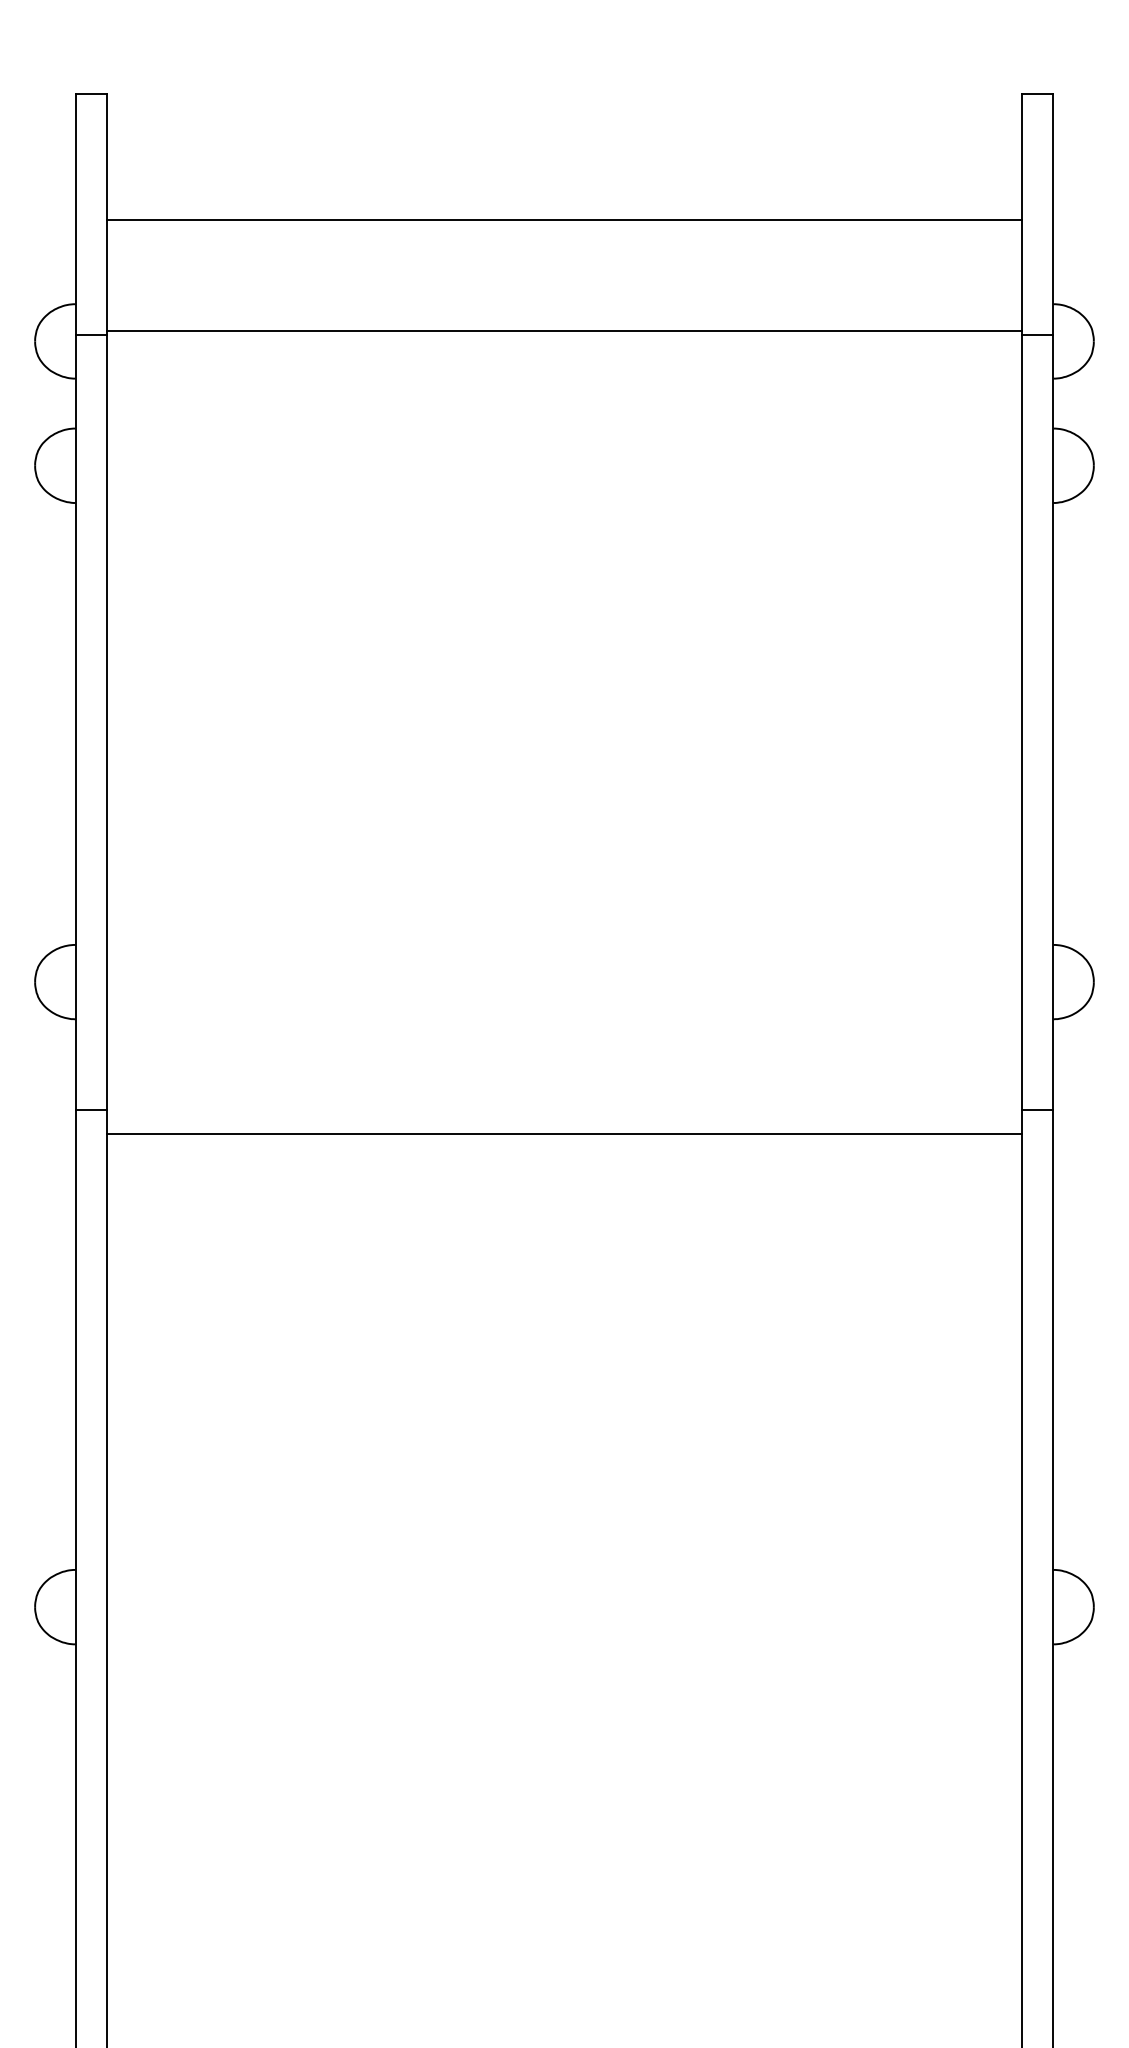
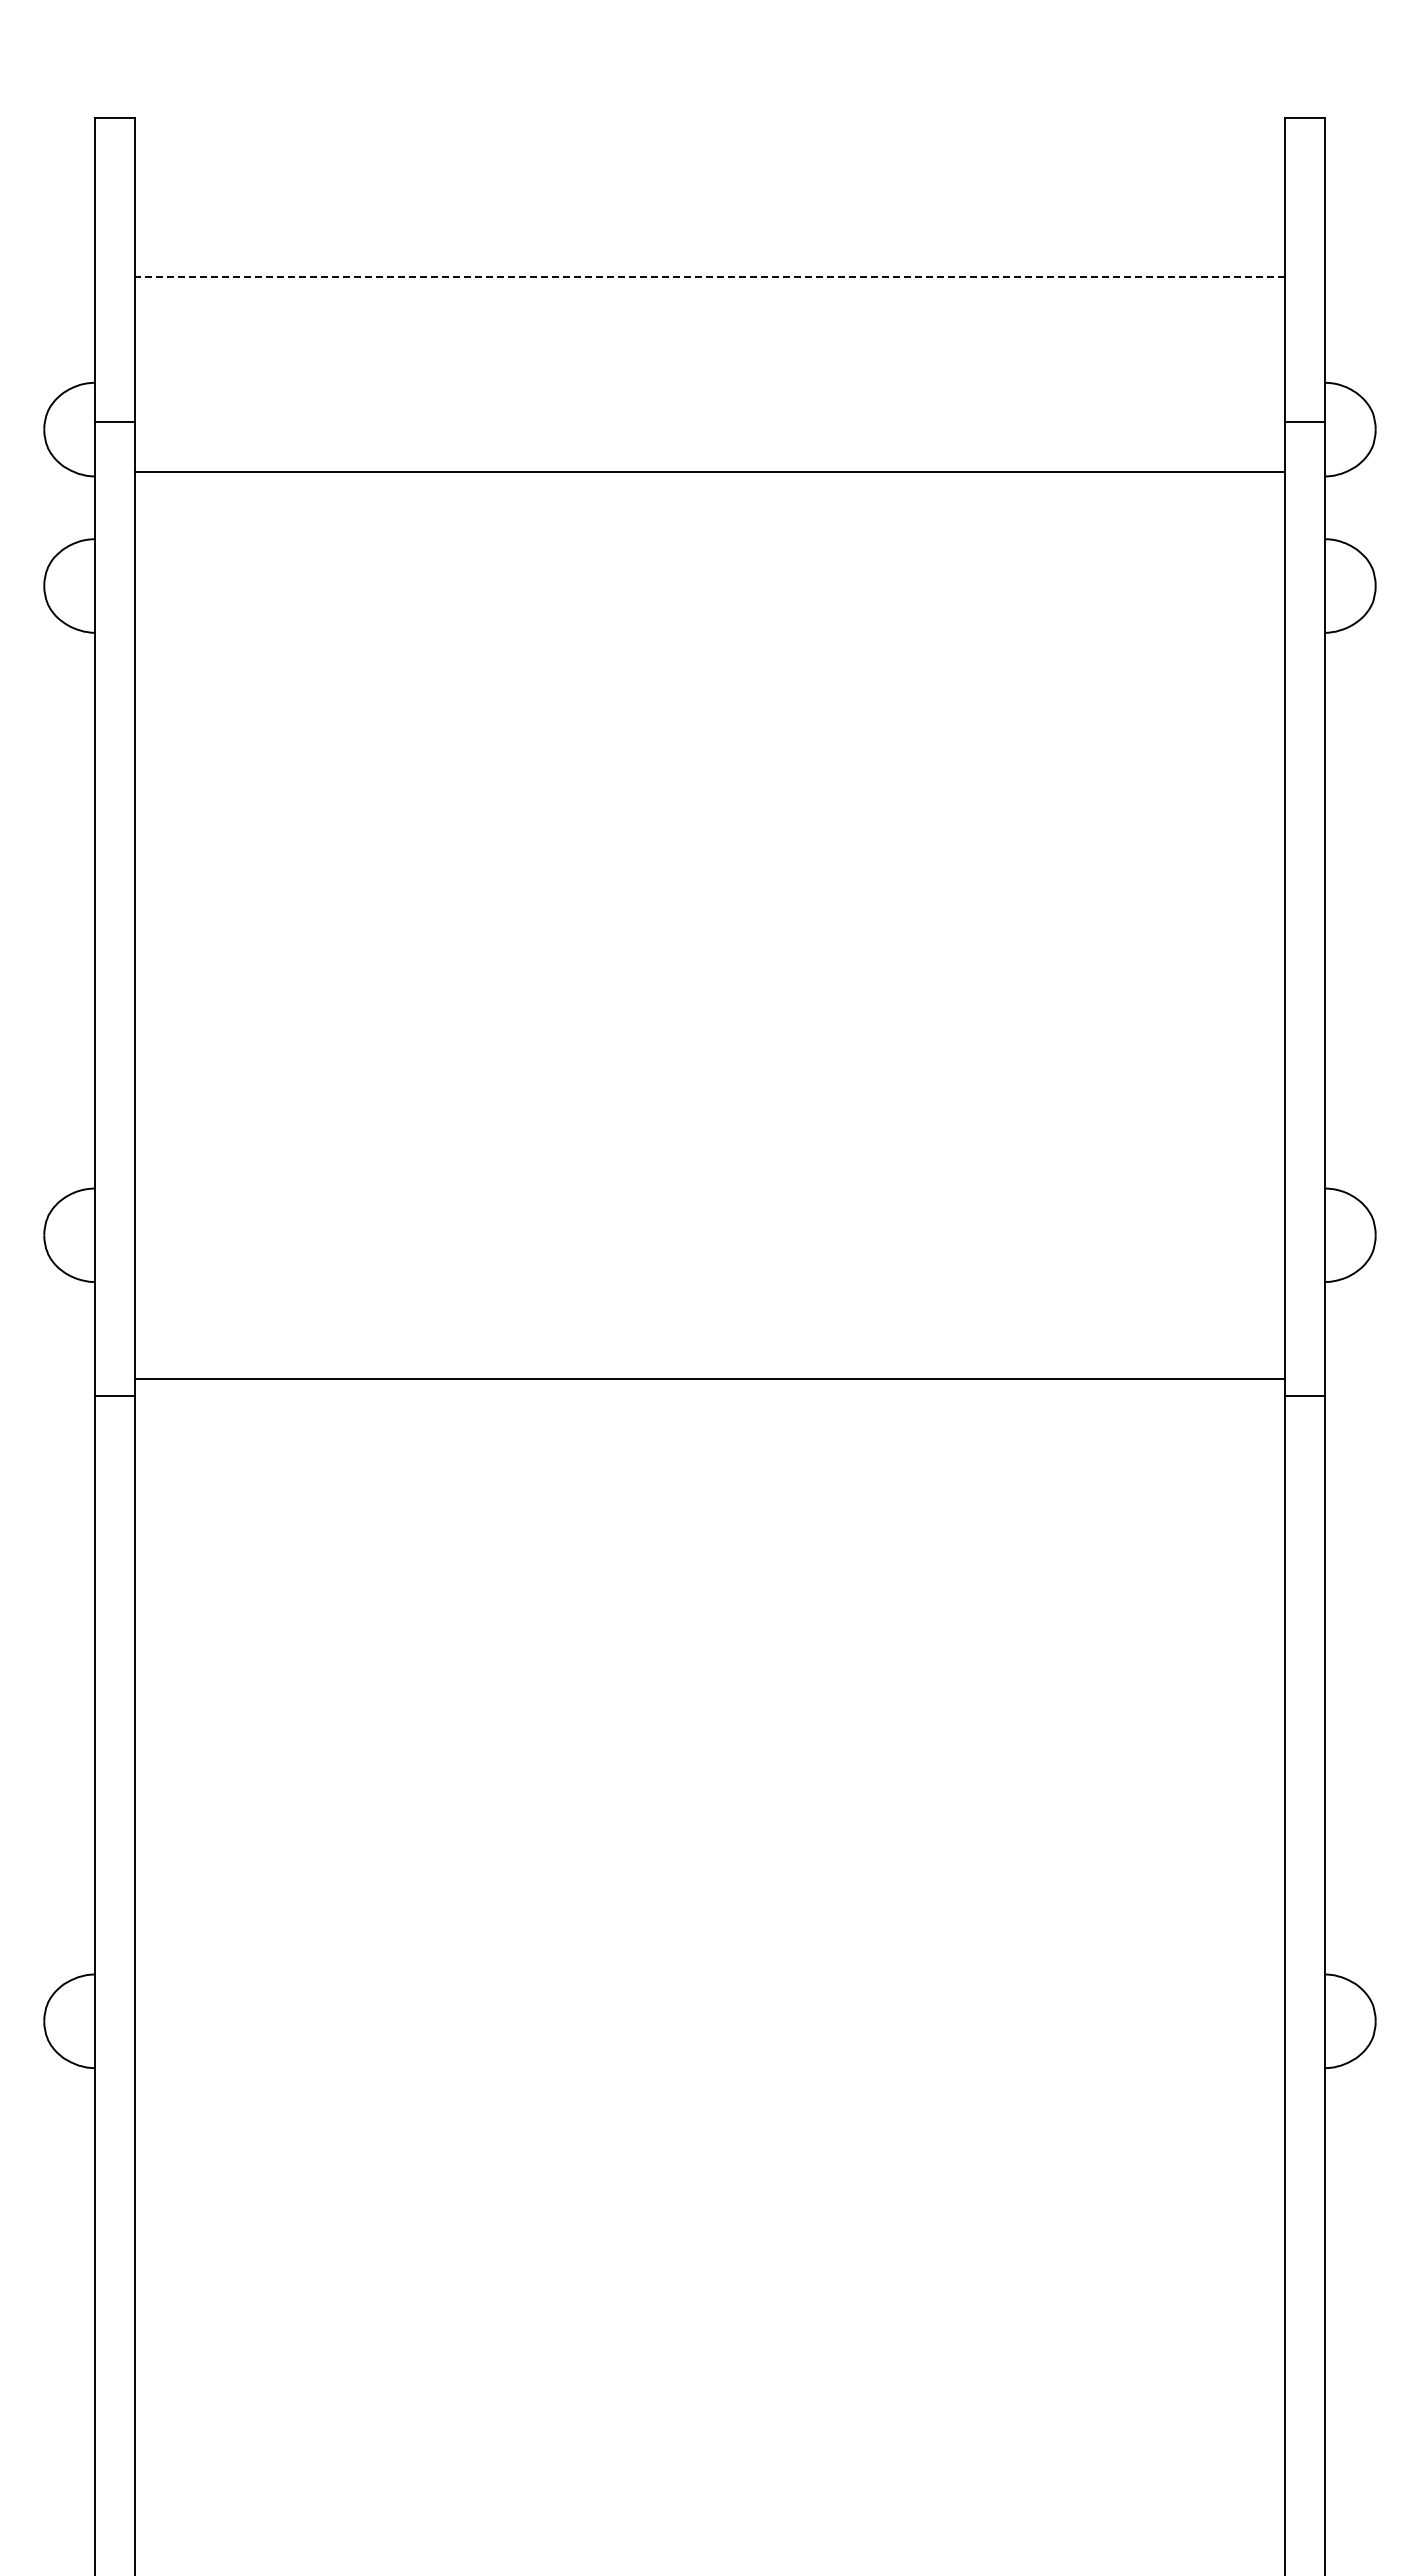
line: (564, 220) -> (709, 277), solid -> dashed
line: (564, 330) -> (709, 471), moved
line: (564, 1133) -> (709, 1378), moved

